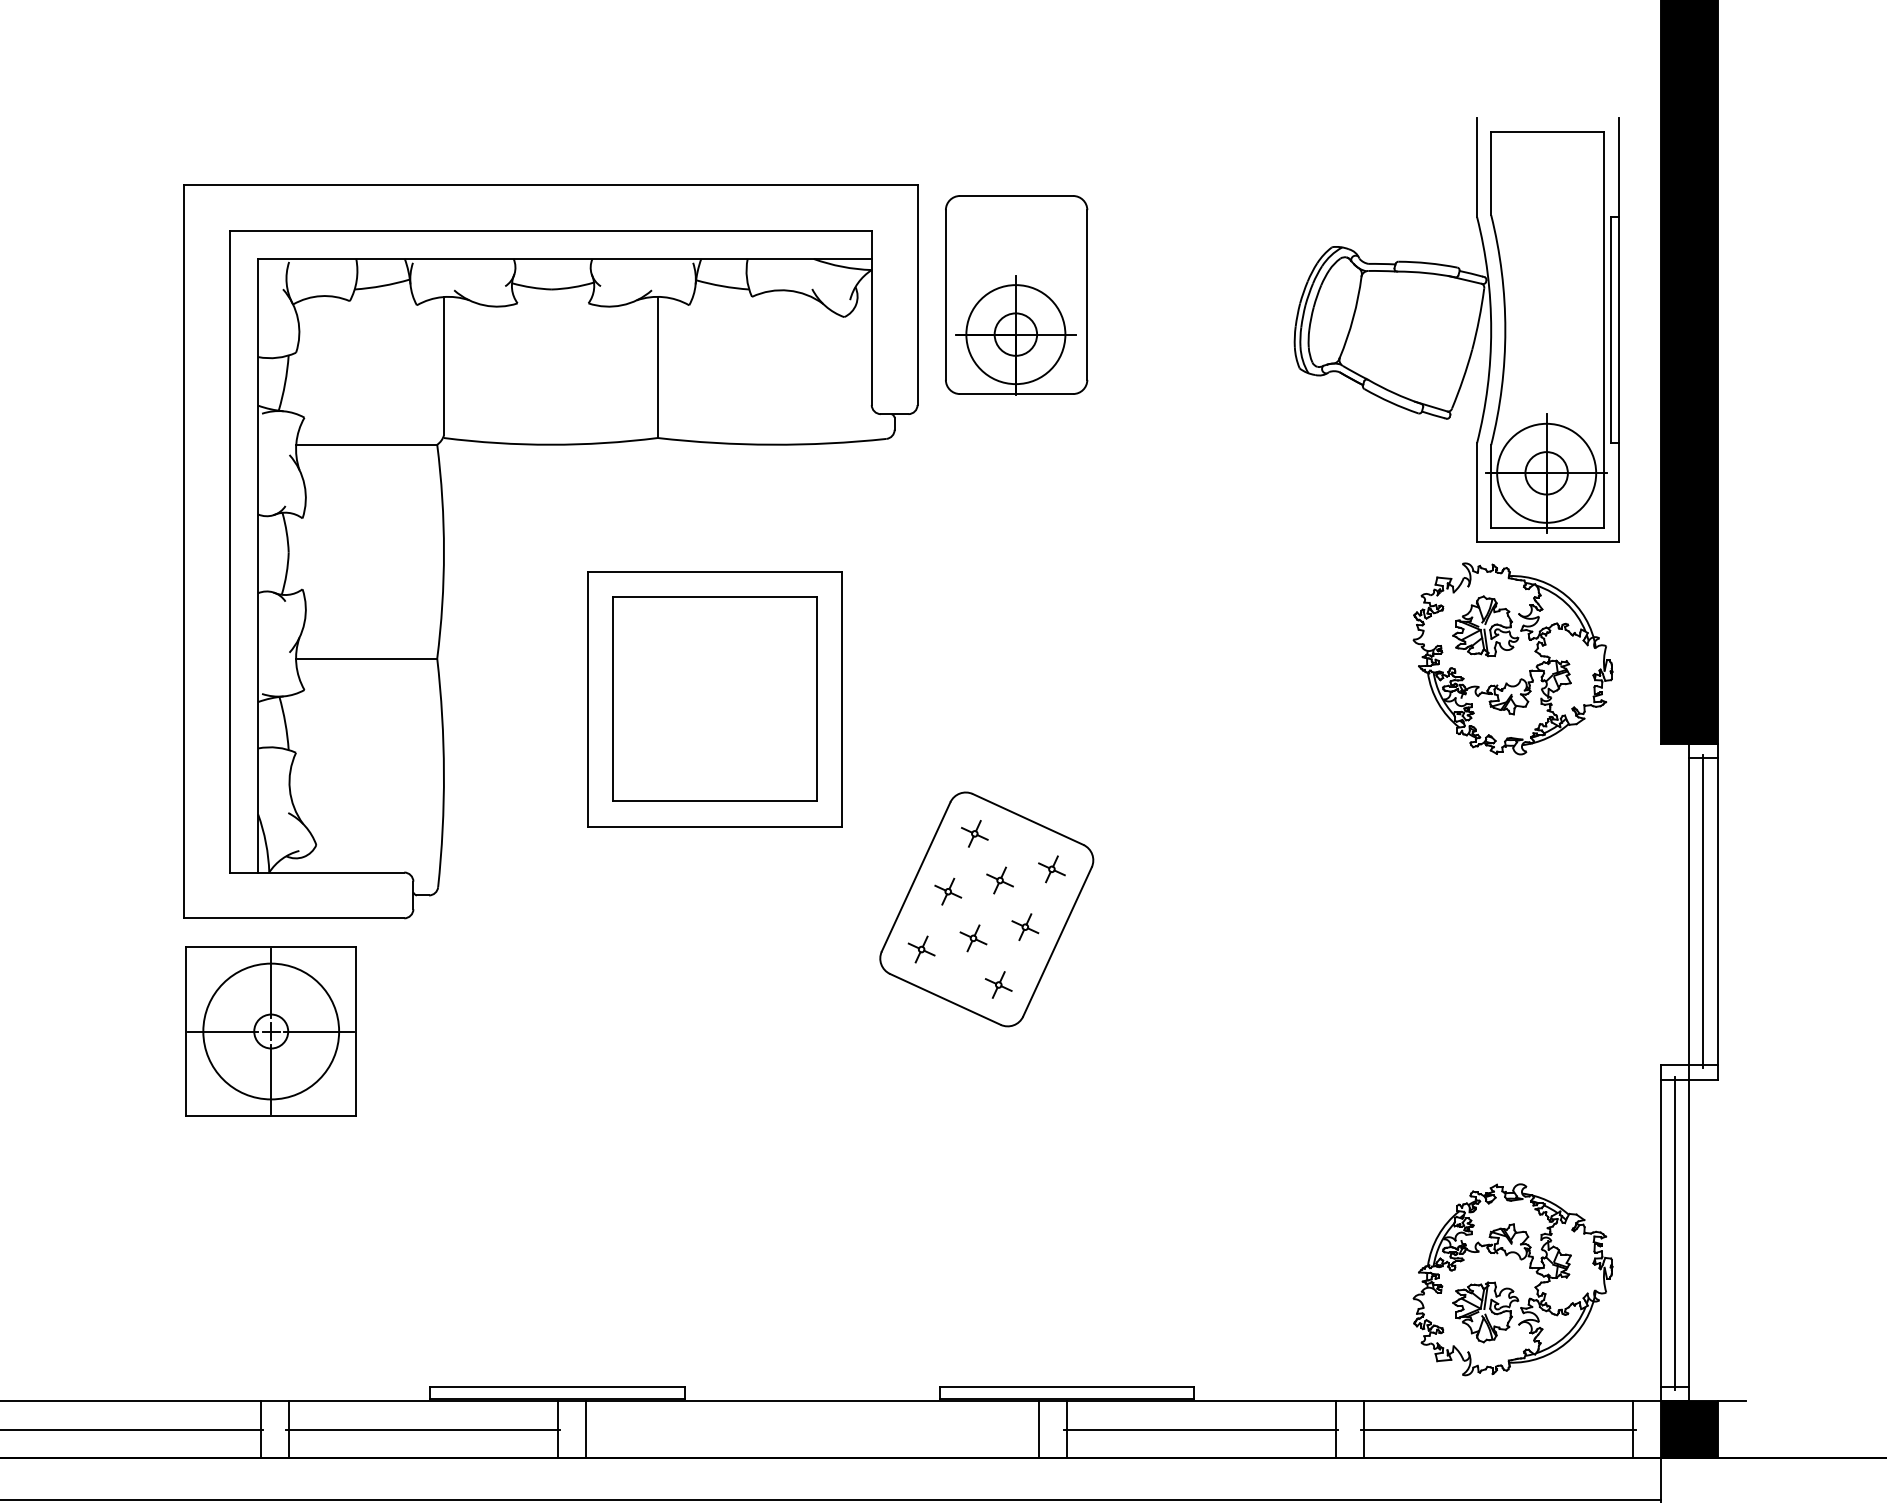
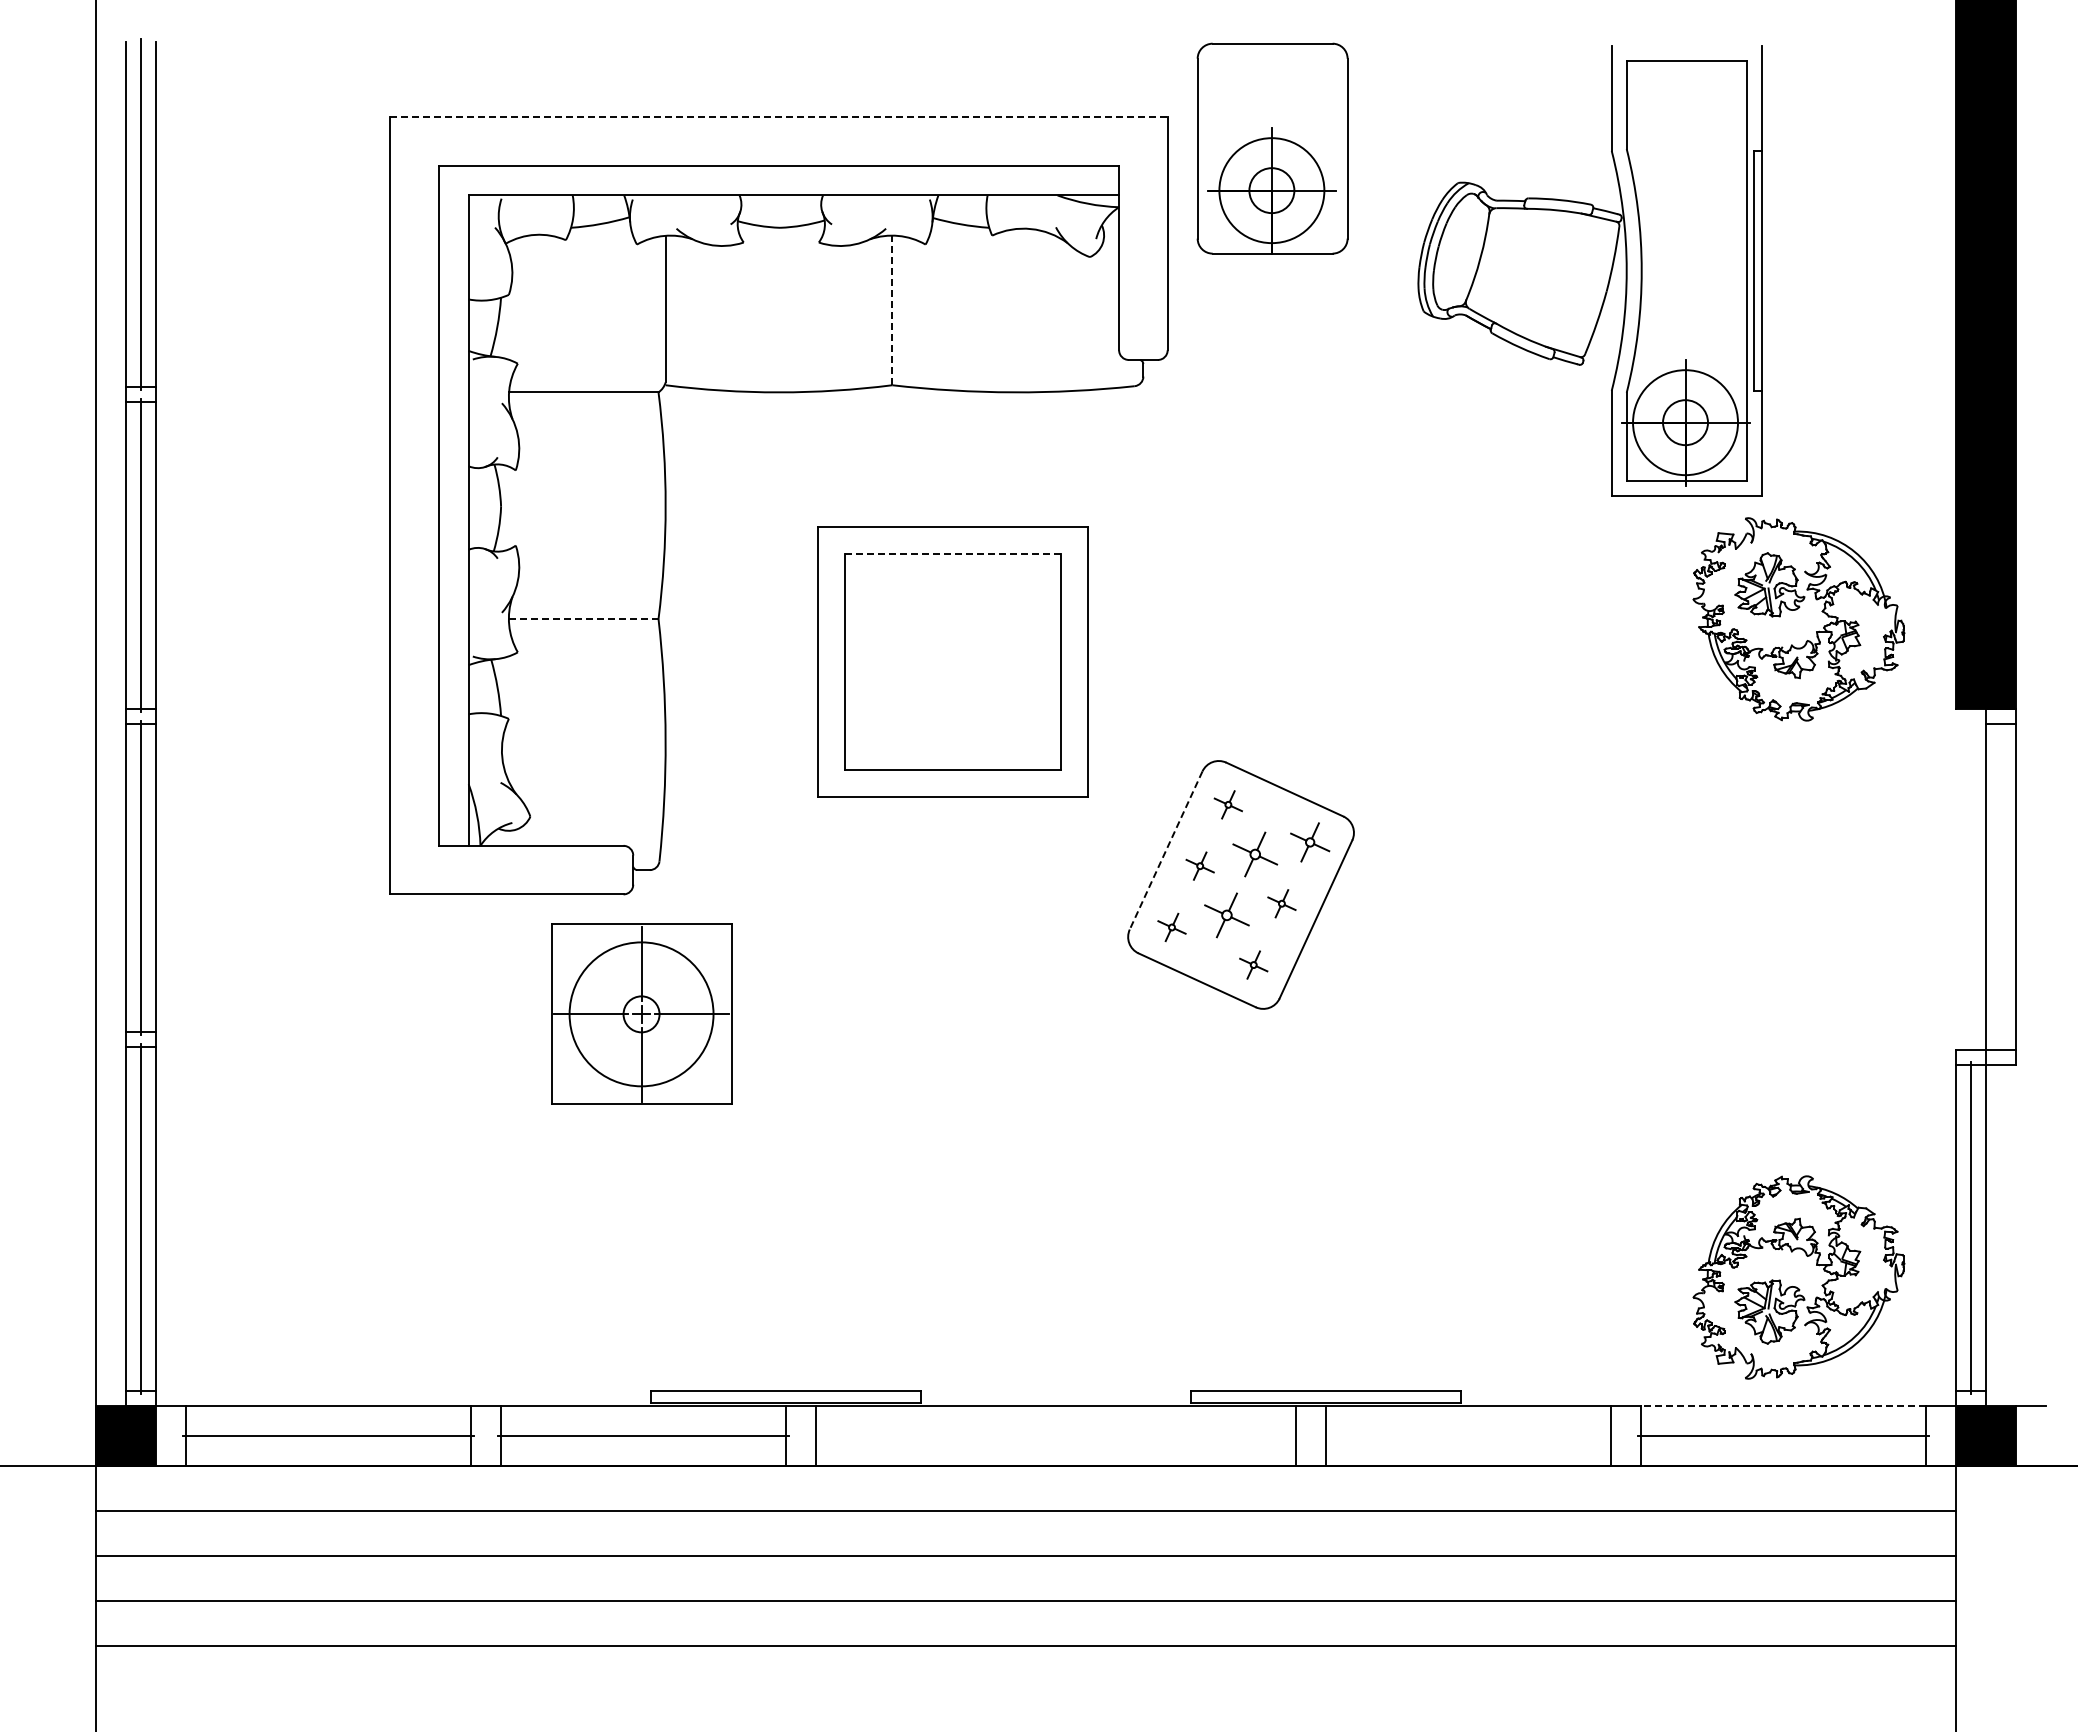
line: (551, 185) -> (779, 117), solid -> dashed
part: (1016, 294) -> (1272, 148), moved
part: (1456, 329) -> (1589, 270), moved
line: (657, 367) -> (892, 310), solid -> dashed
line: (715, 597) -> (953, 554), solid -> dashed
line: (366, 659) -> (583, 619), solid -> dashed
part: (1051, 869) -> (1309, 842), size x1.4
line: (916, 876) -> (1166, 850), solid -> dashed
part: (999, 879) -> (1254, 853), size x1.6
line: (1703, 911) -> (2000, 887), removed
part: (973, 938) -> (1226, 915), size x1.6
part: (271, 1030) -> (641, 1013), moved
line: (1497, 1401) -> (1782, 1406), solid -> dashed
line: (1200, 1429) -> (1467, 1436), removed

